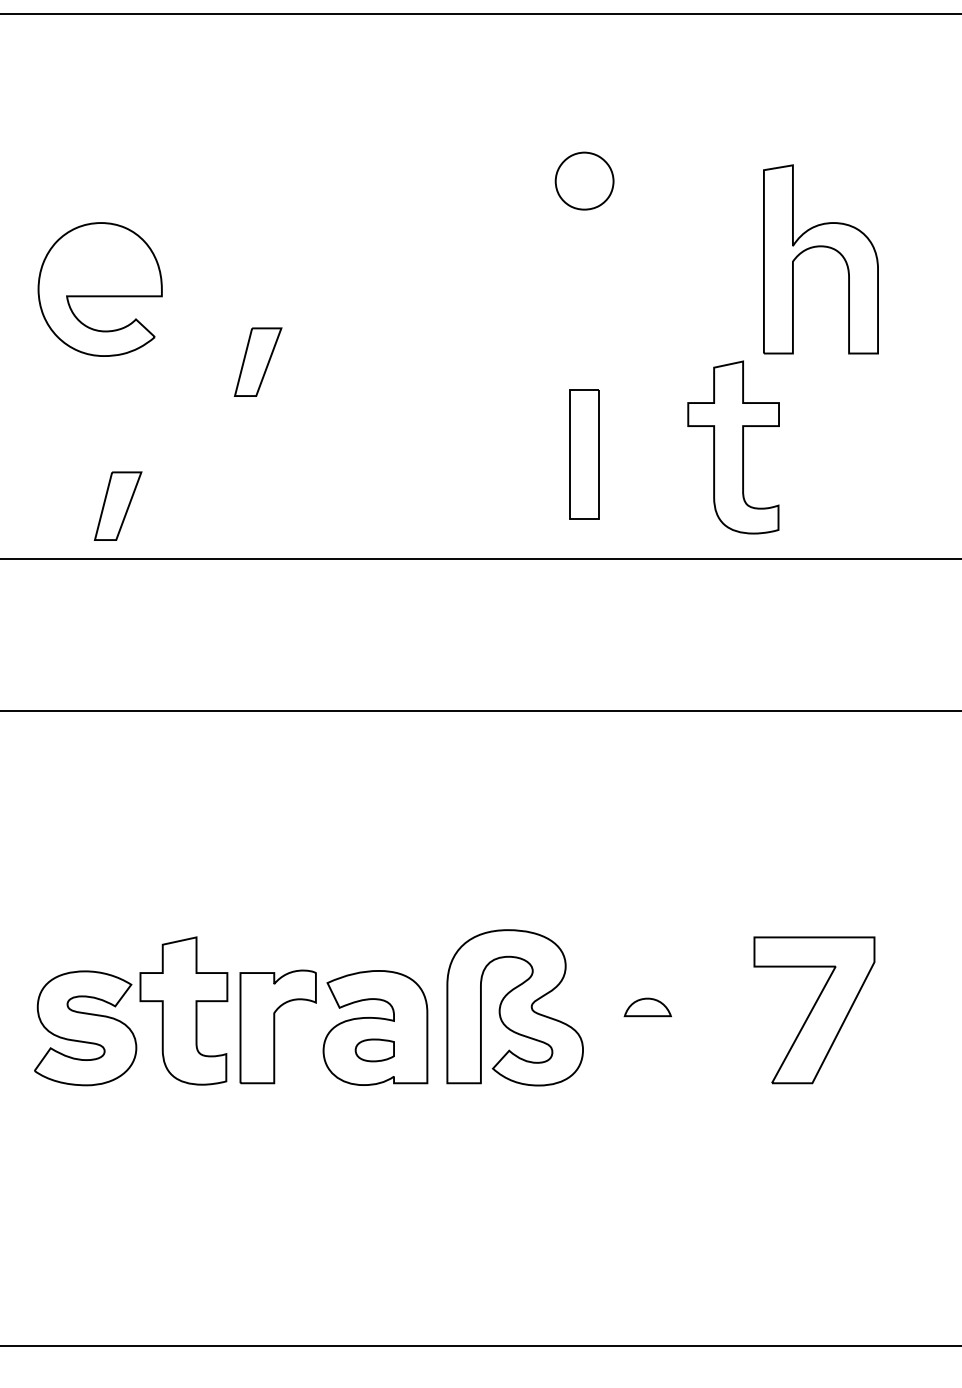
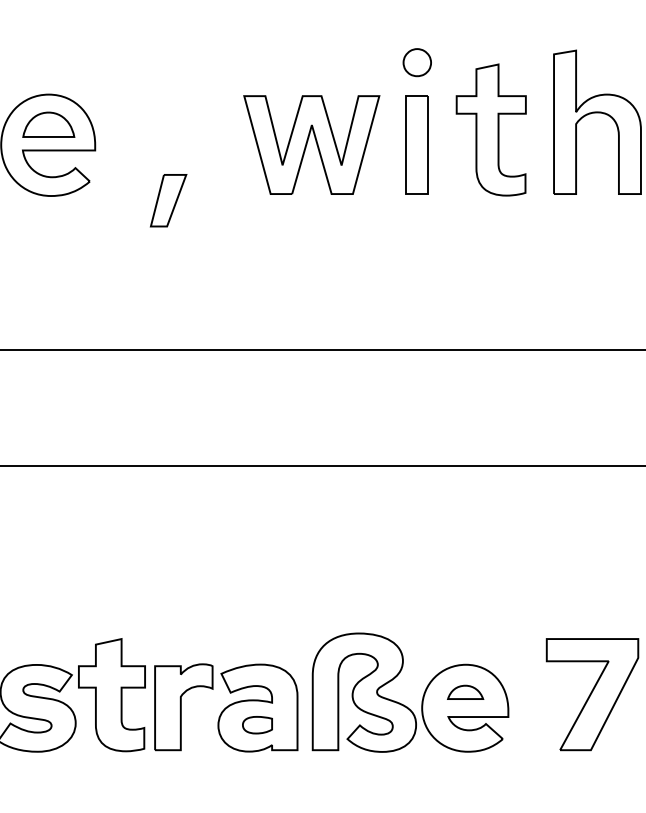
part: (584, 180) -> (417, 62), size x0.62
part: (100, 262) -> (48, 124), added
part: (445, 289) -> (311, 145), added
part: (733, 447) -> (491, 130), moved
part: (584, 454) -> (417, 145), moved
part: (118, 505) -> (62, 309), removed
part: (647, 1028) -> (465, 708), added

